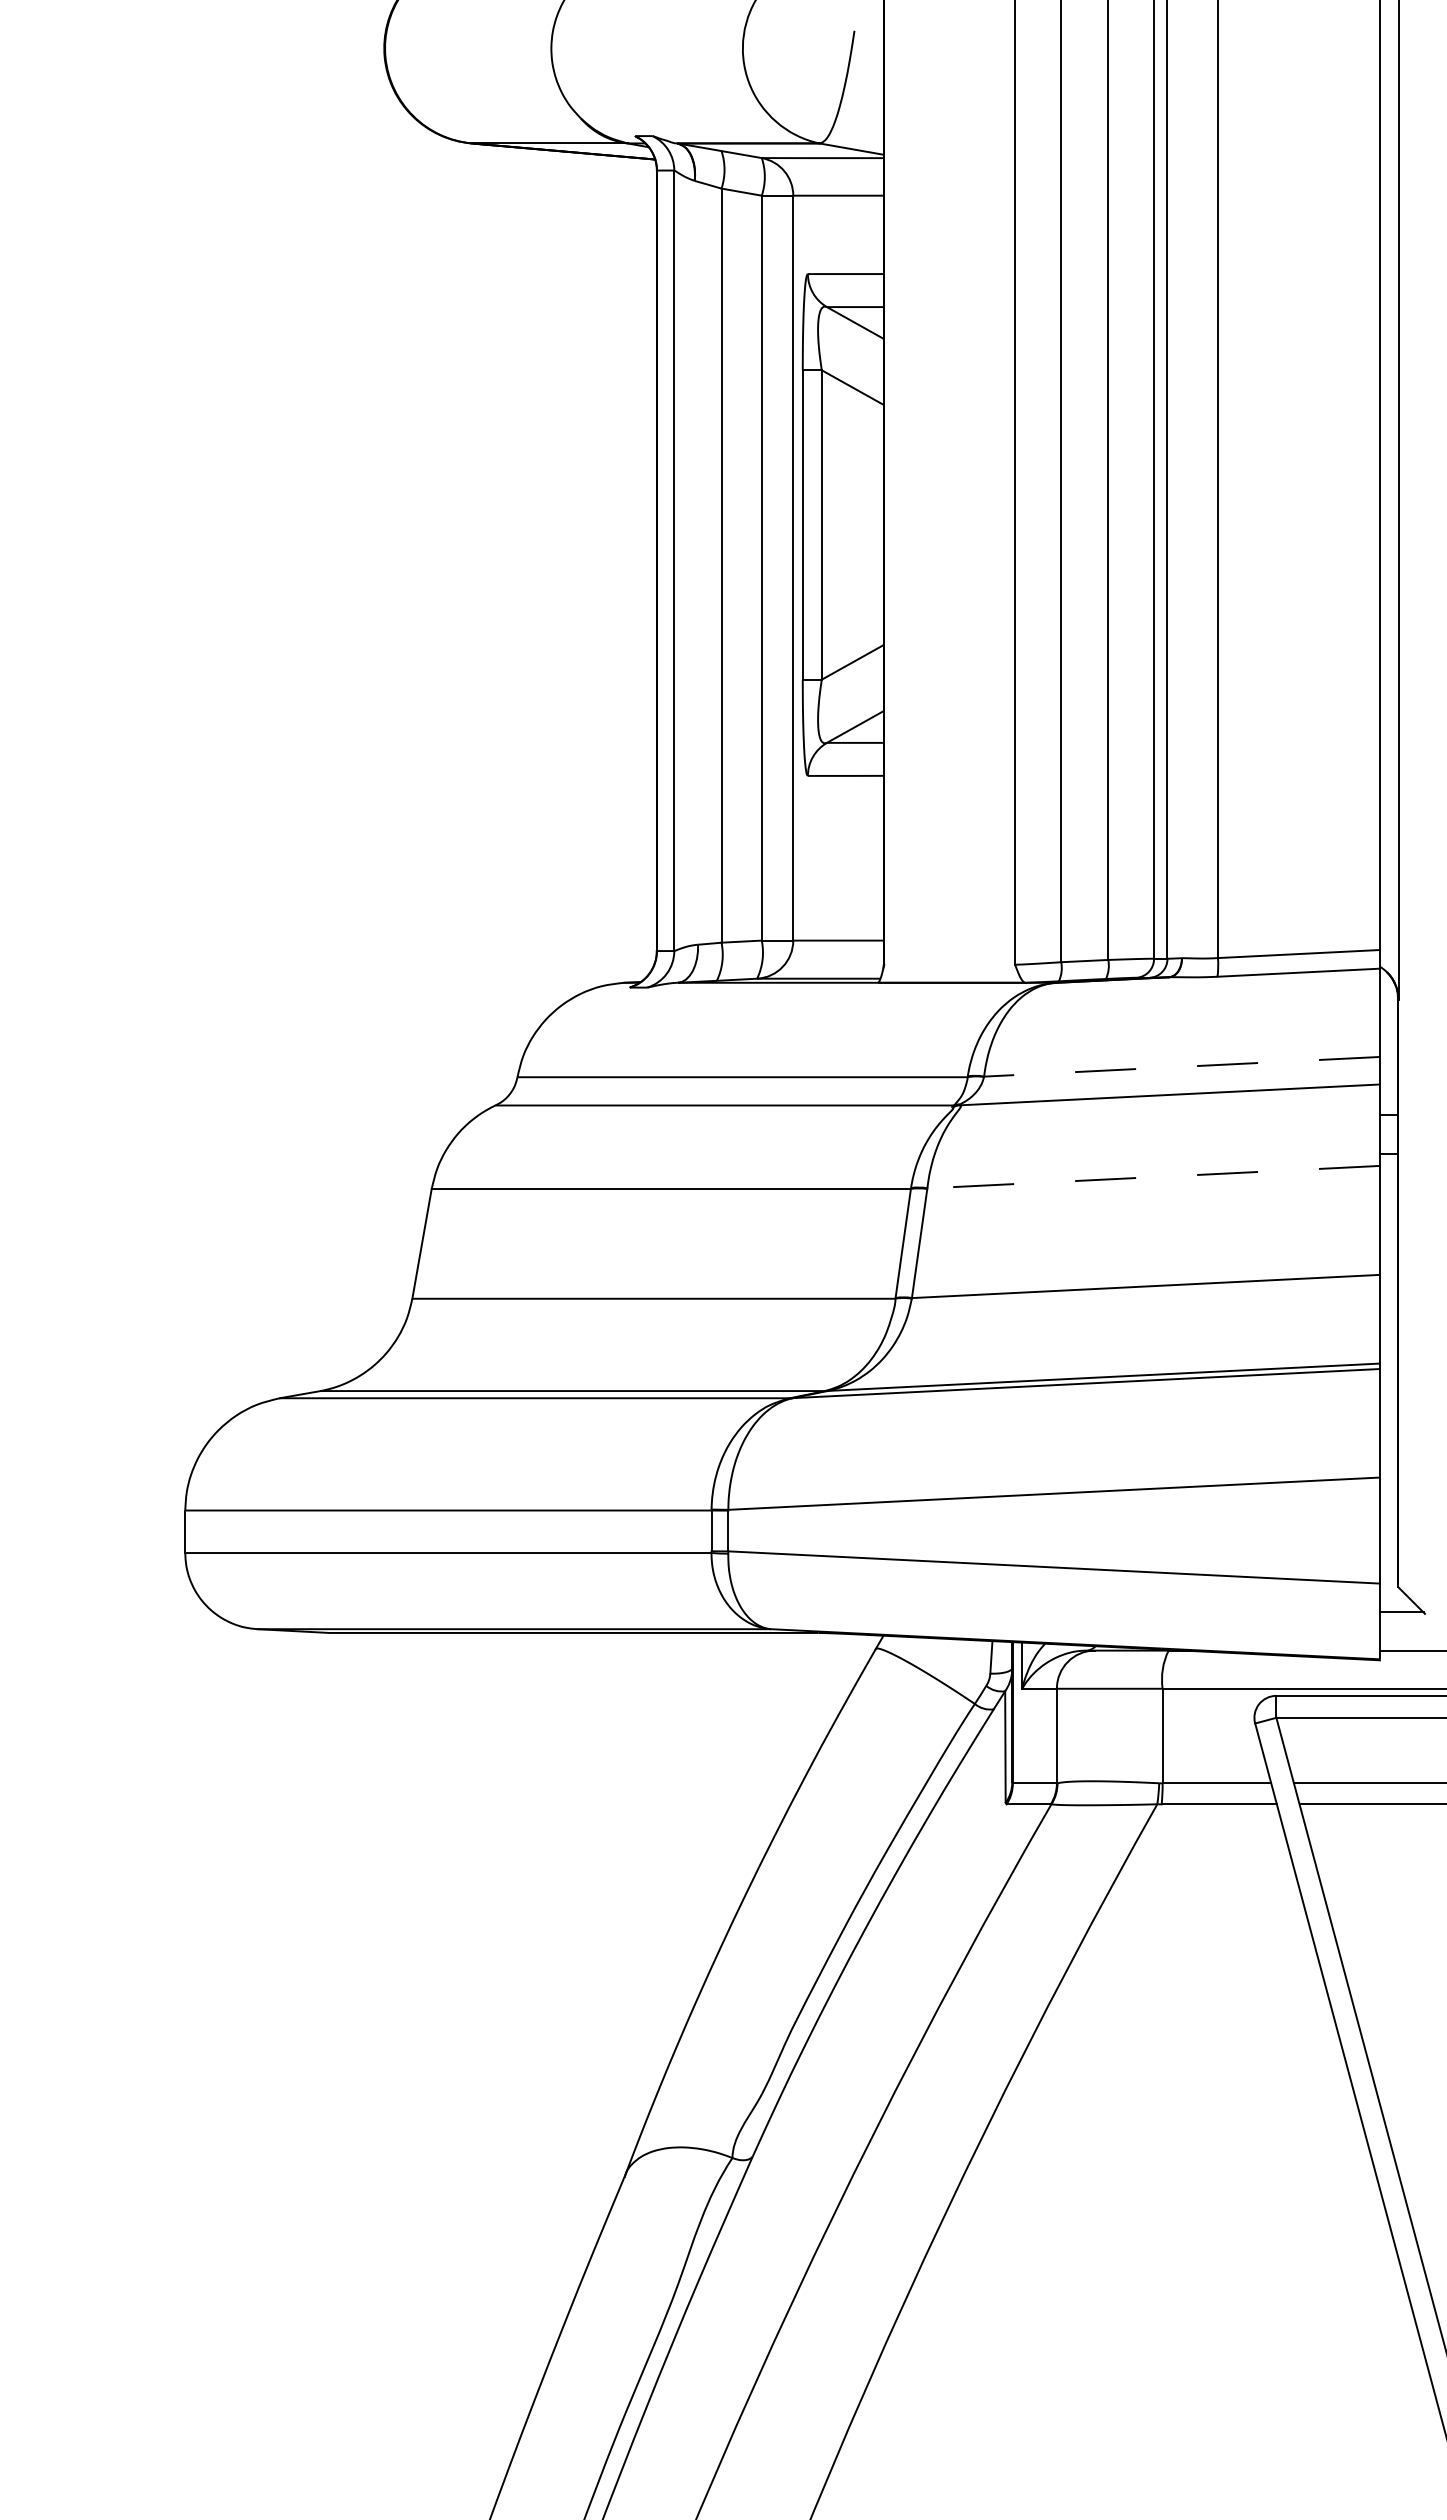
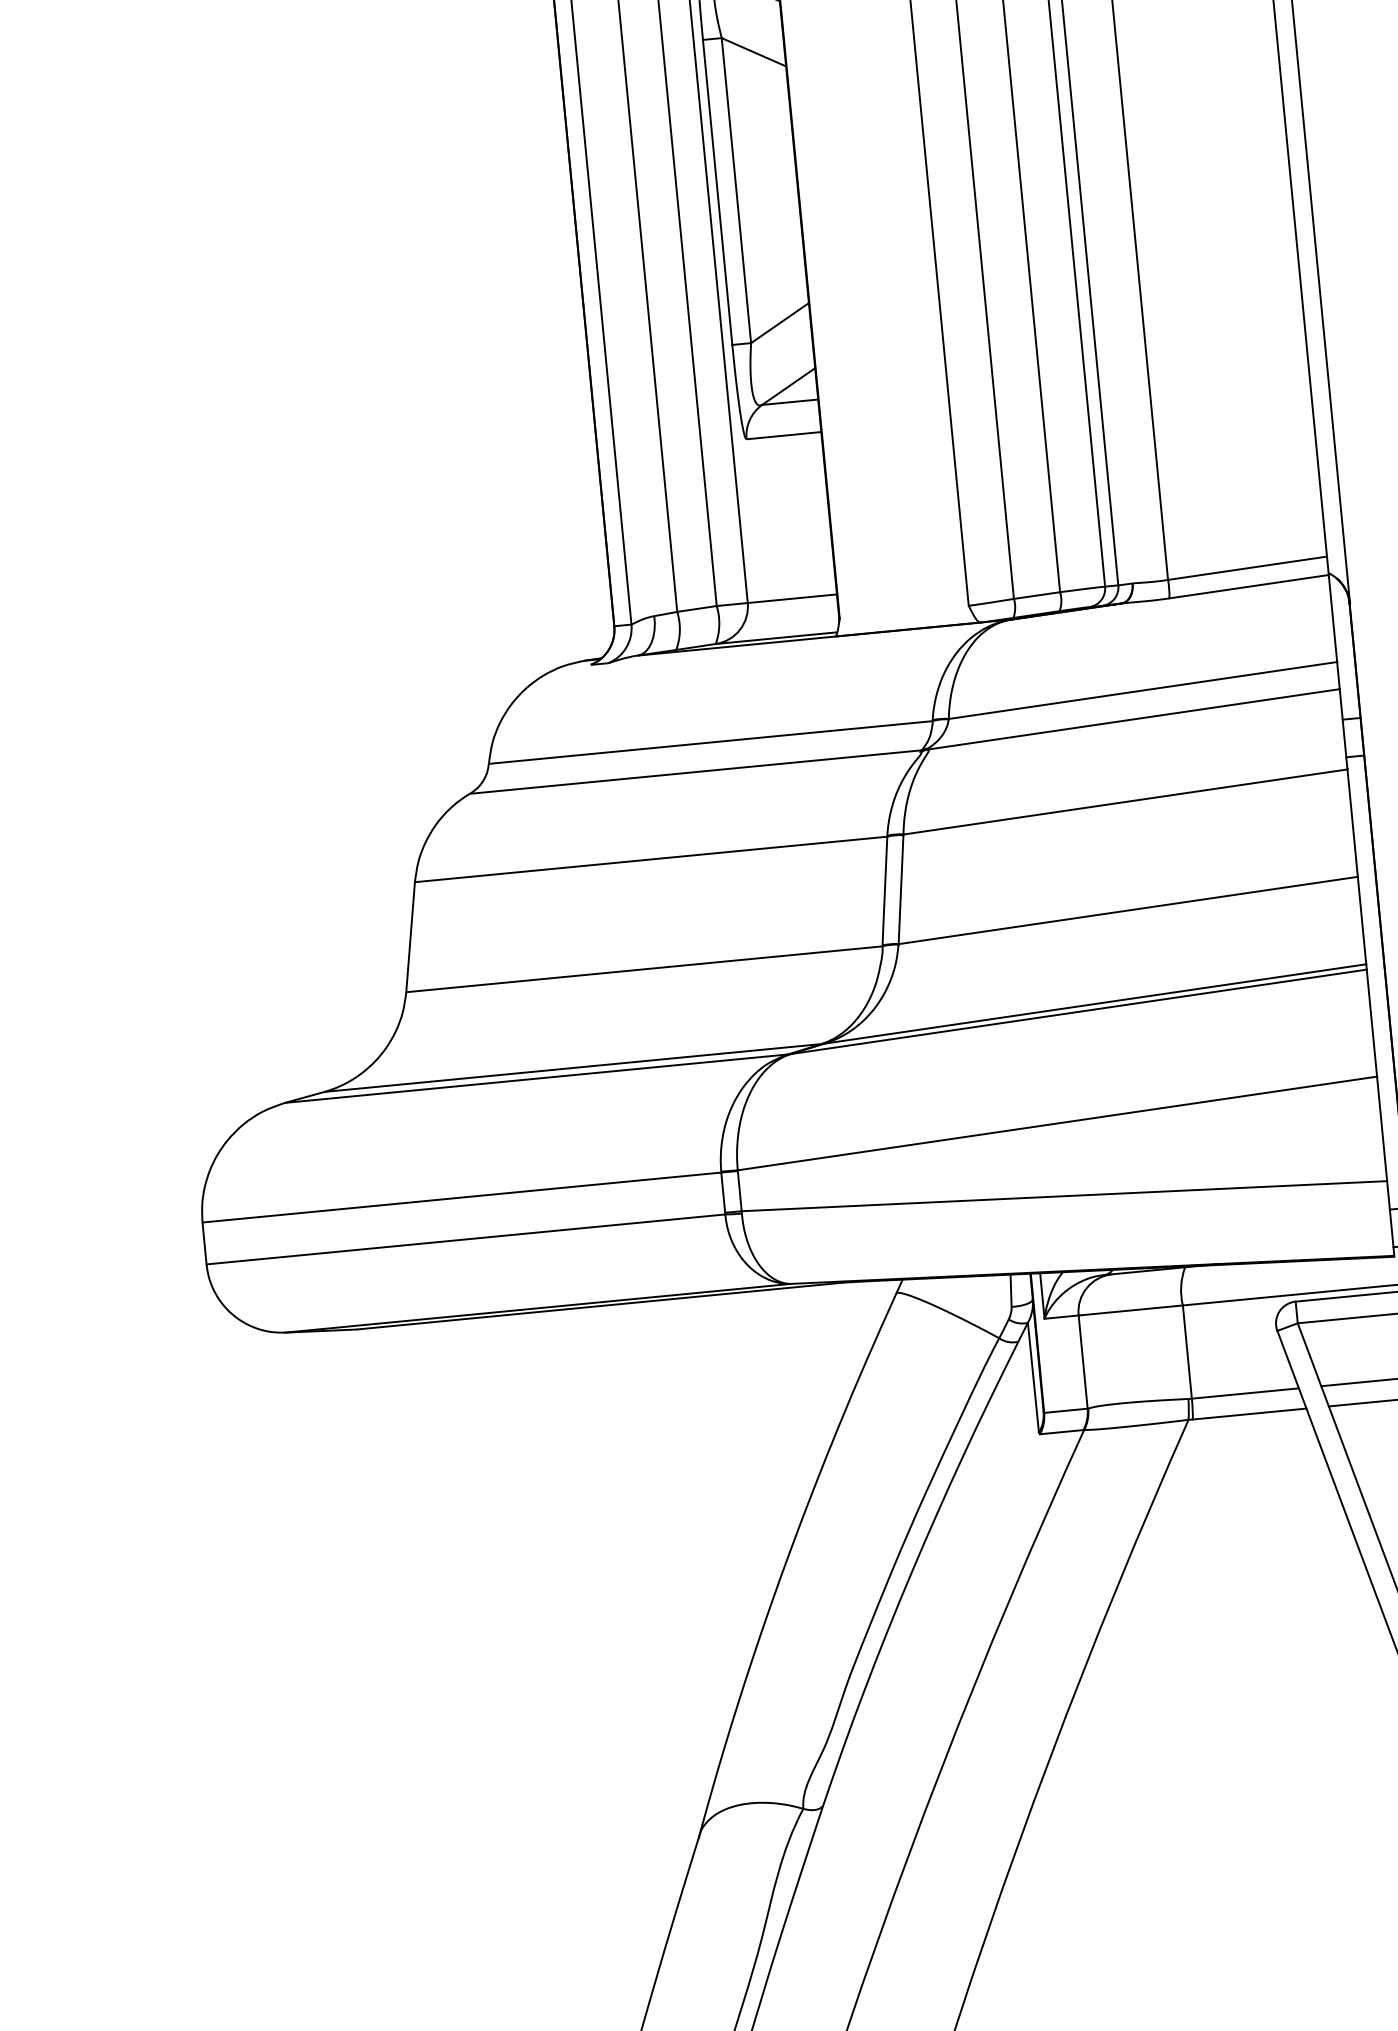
line: (1181, 1066) -> (1142, 690), dashed -> solid
line: (1153, 1177) -> (1125, 802), dashed -> solid

